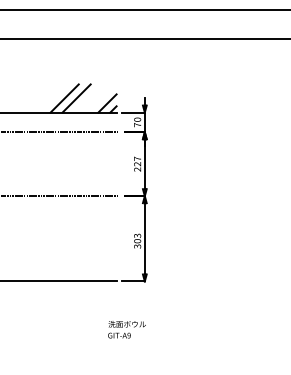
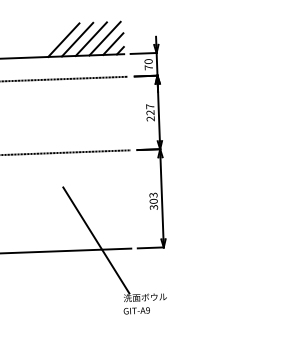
line: (88, 98) -> (91, 39), added
line: (100, 98) -> (105, 38), added
line: (86, 273) -> (96, 240), added

